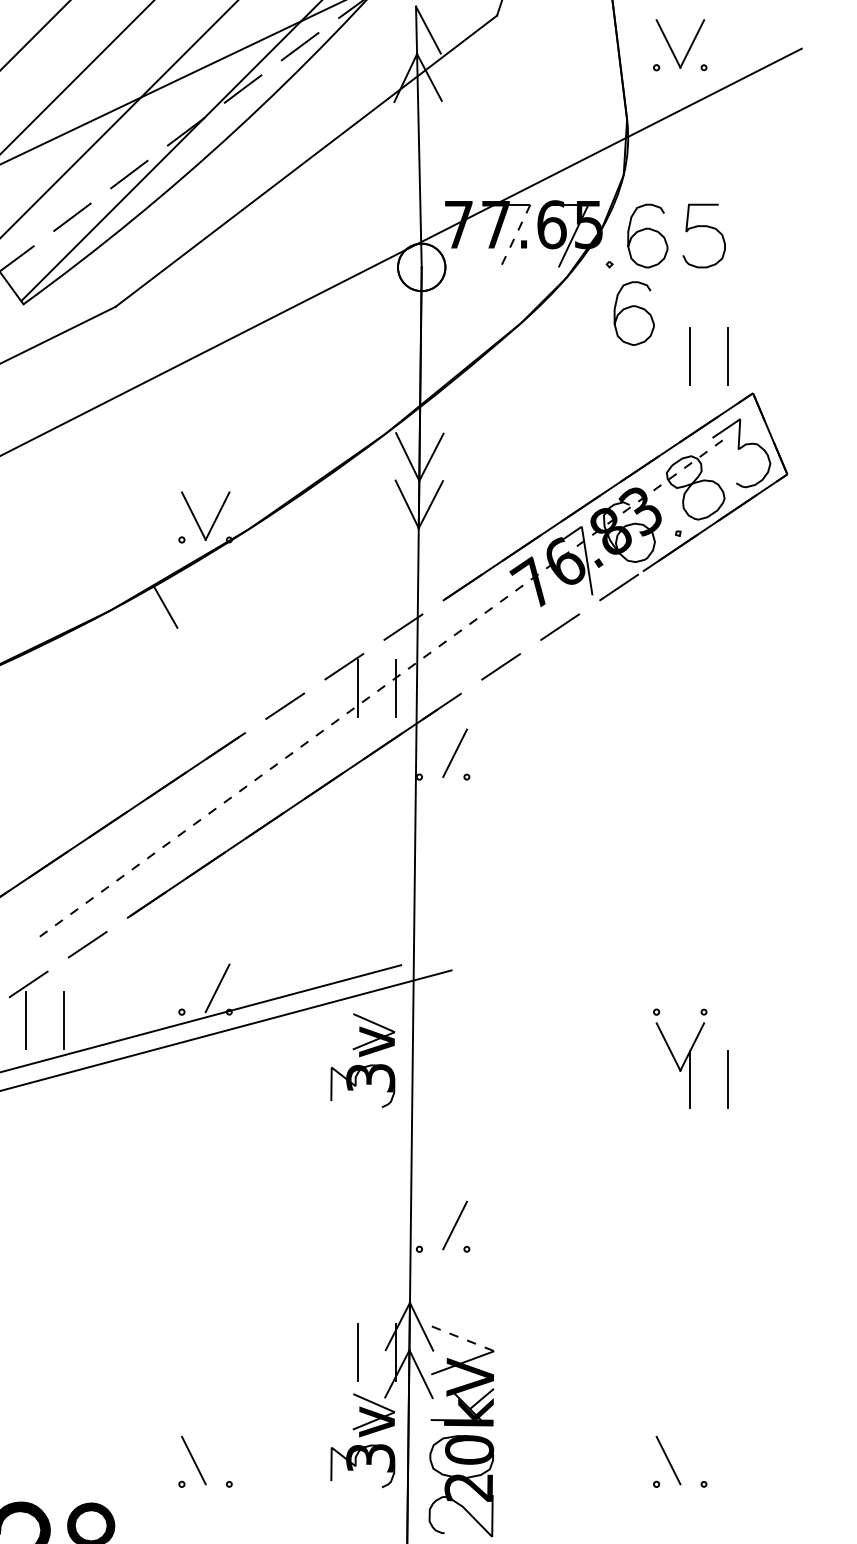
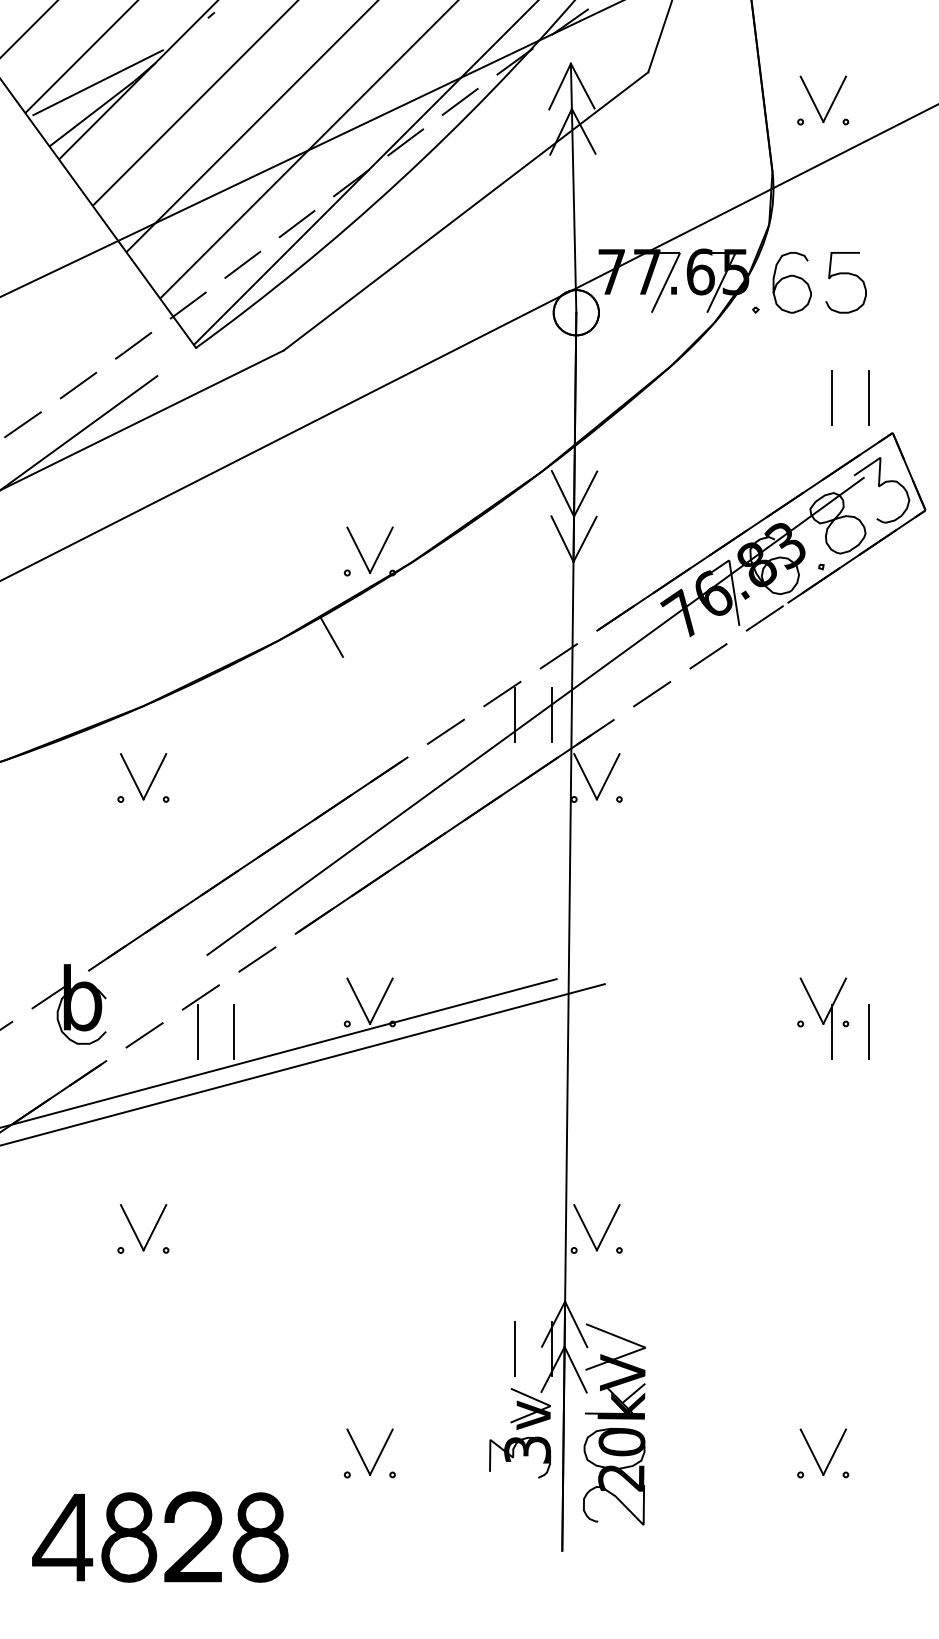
line: (404, 30) -> (559, 86), added
line: (515, 236) -> (665, 283), dashed -> solid
curve: (631, 308) -> (776, 351), removed
line: (378, 690) -> (535, 716), dashed -> solid
line: (431, 753) -> (585, 776), added
line: (193, 987) -> (358, 1000), added
part: (363, 1060) -> (520, 1070), removed
part: (692, 1065) -> (834, 1018), moved
line: (431, 1225) -> (585, 1227), added
line: (463, 1339) -> (616, 1336), dashed -> solid
line: (217, 1459) -> (381, 1451), added
line: (692, 1459) -> (834, 1451), added

